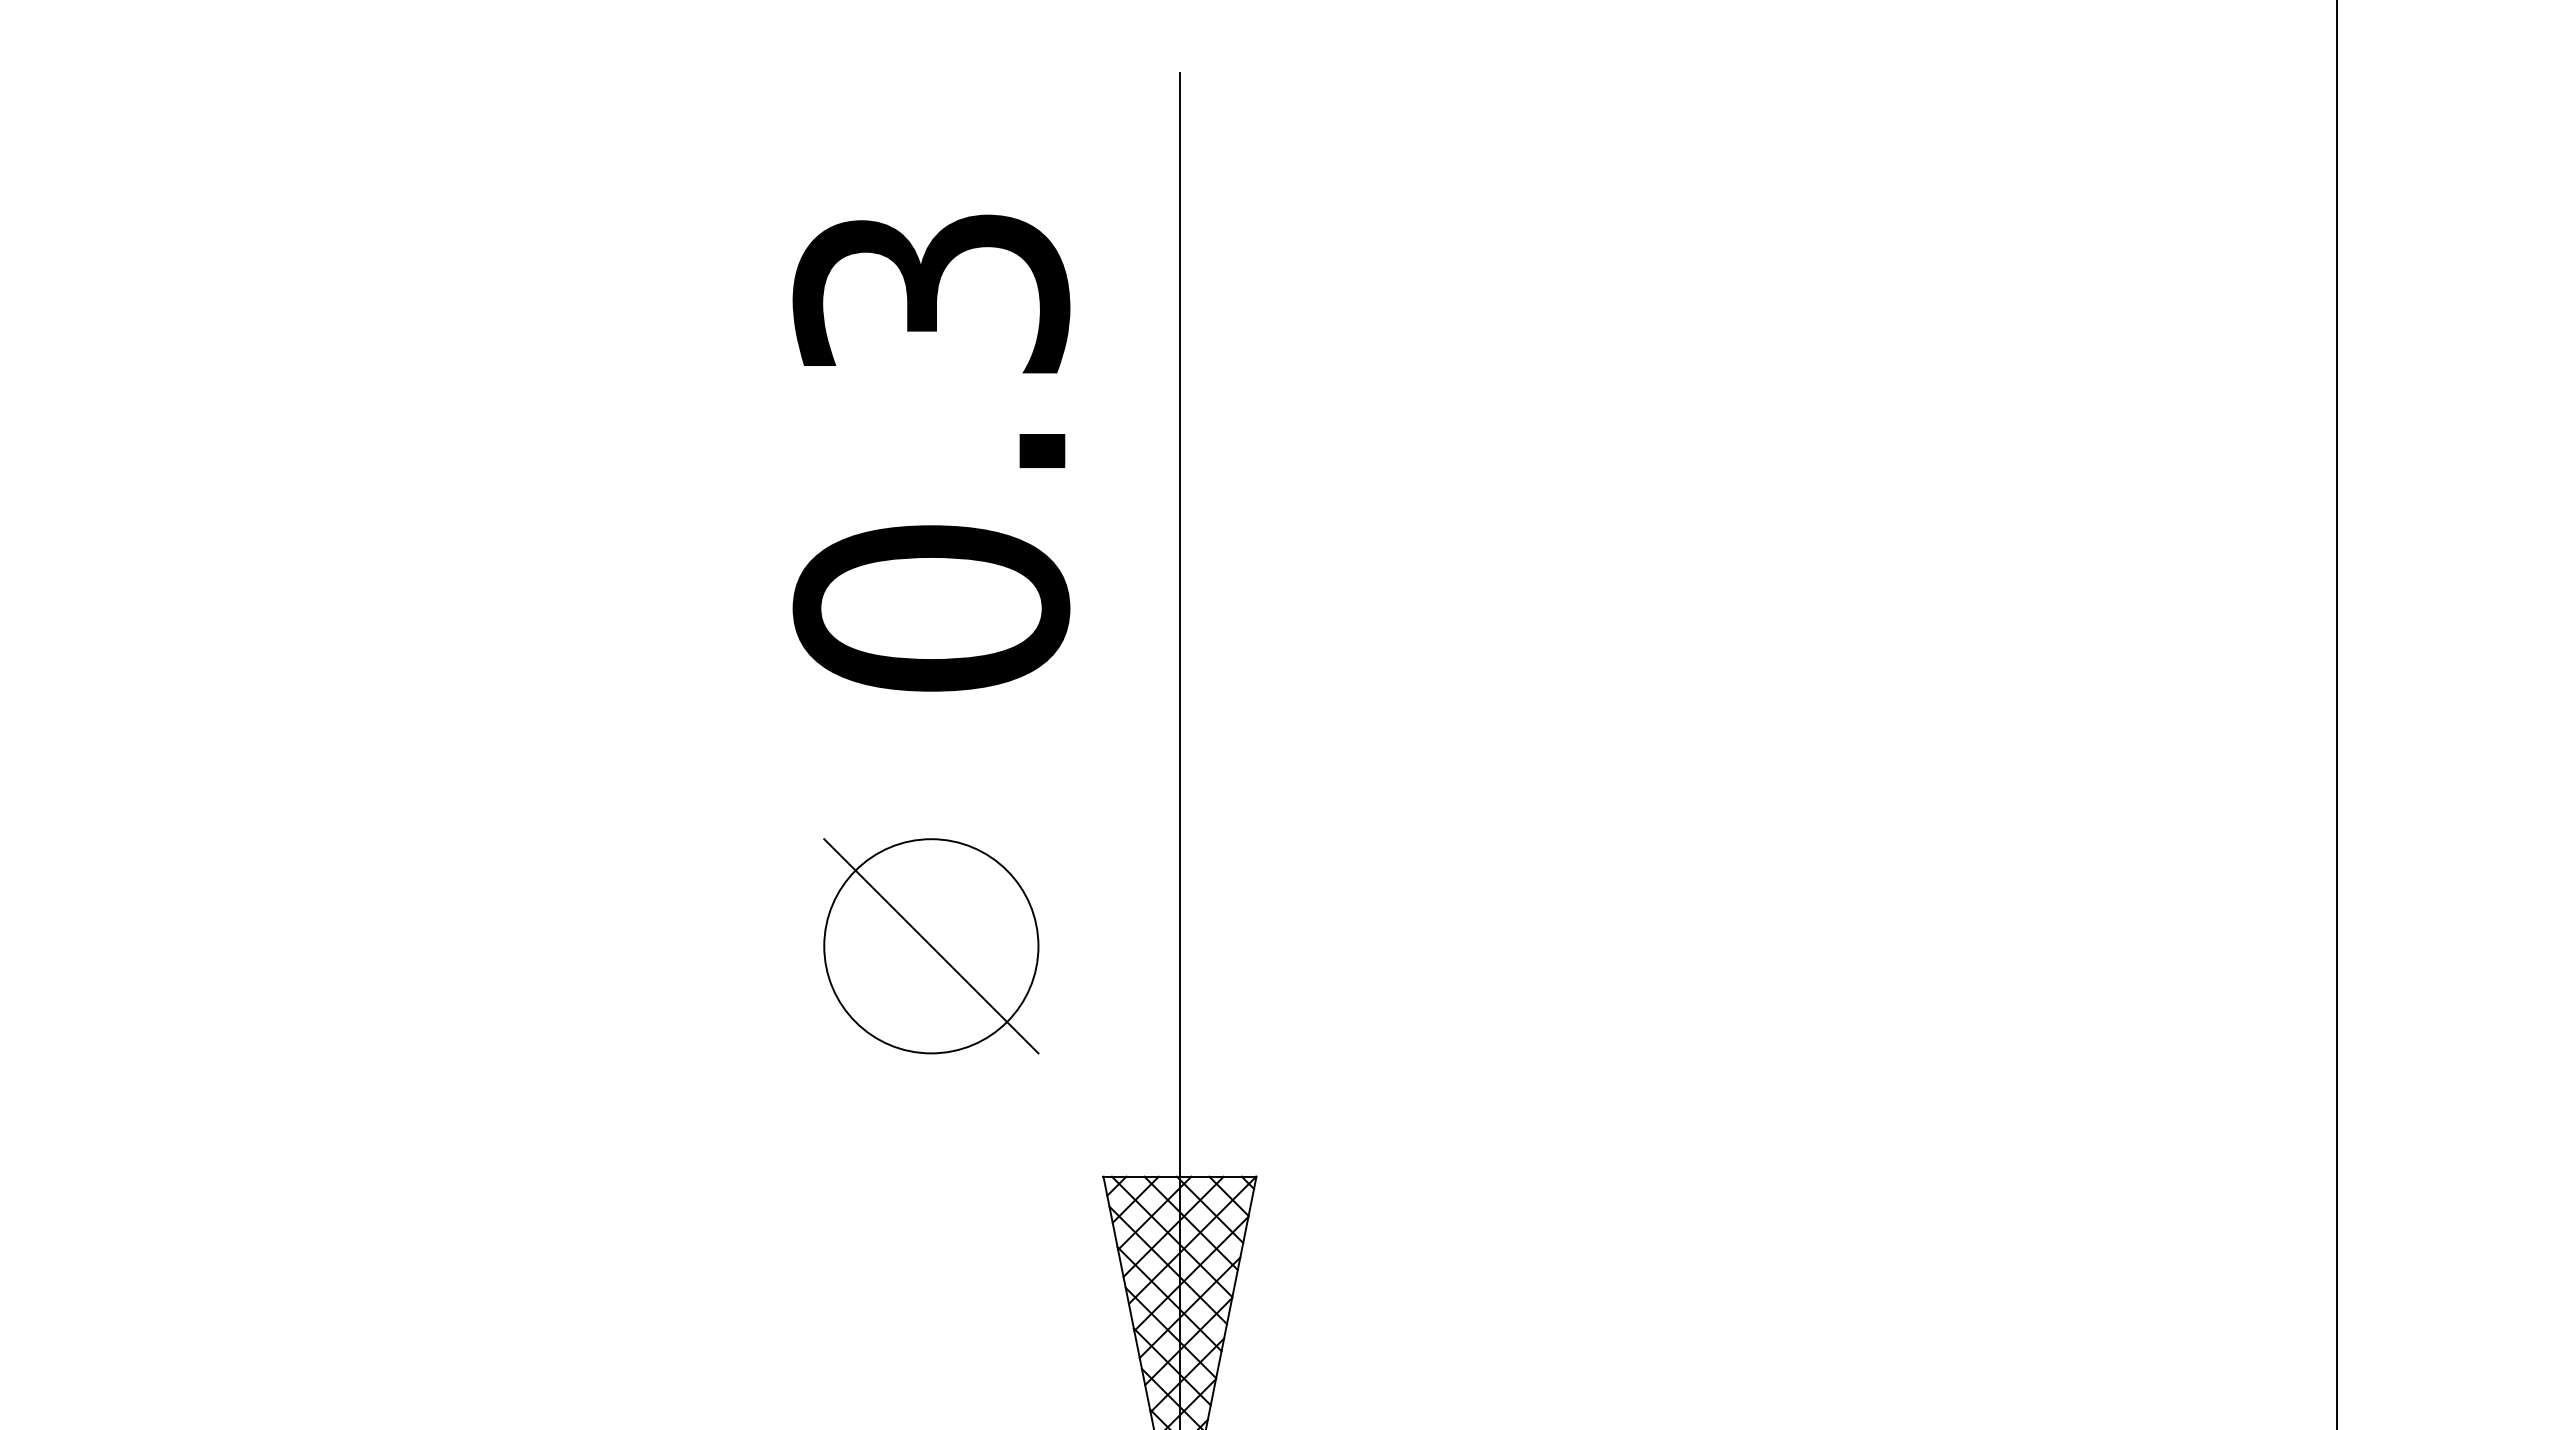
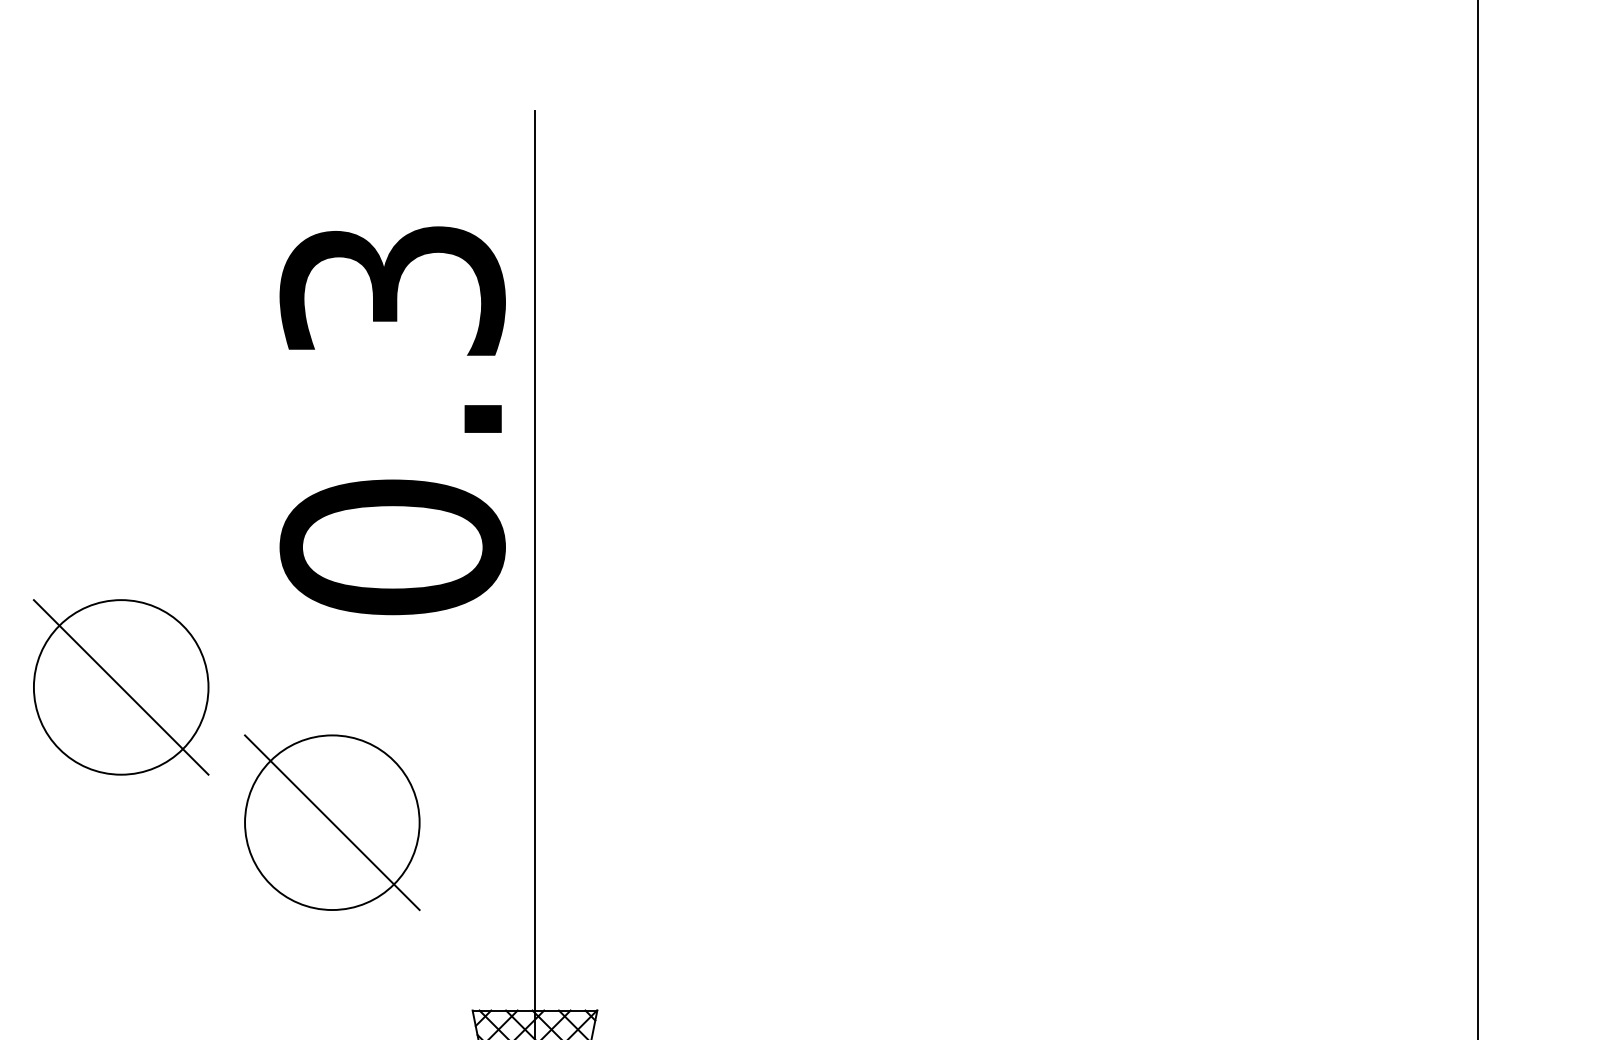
text: (931, 452) -> (392, 420), moved
part: (672, 780) -> (121, 687), added

